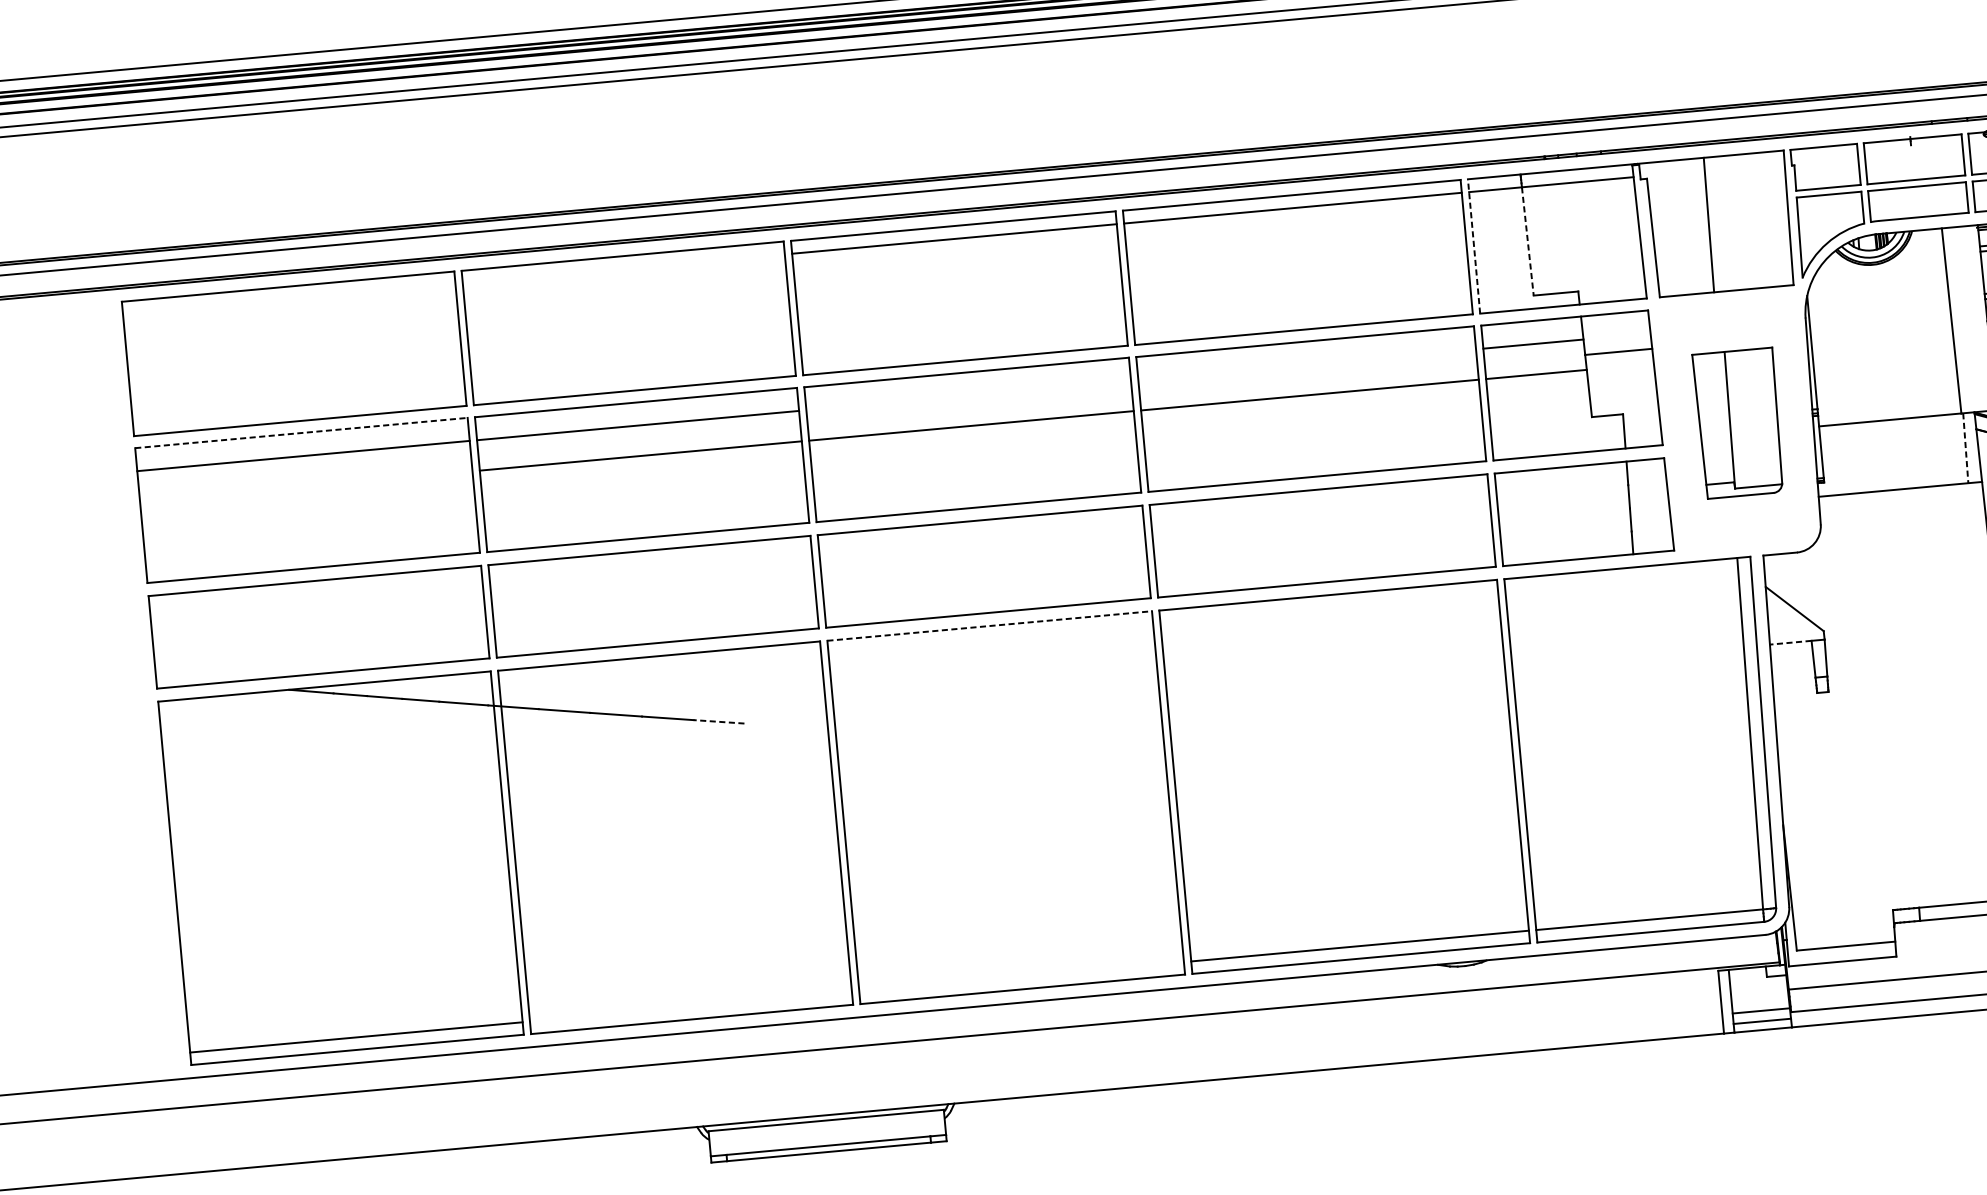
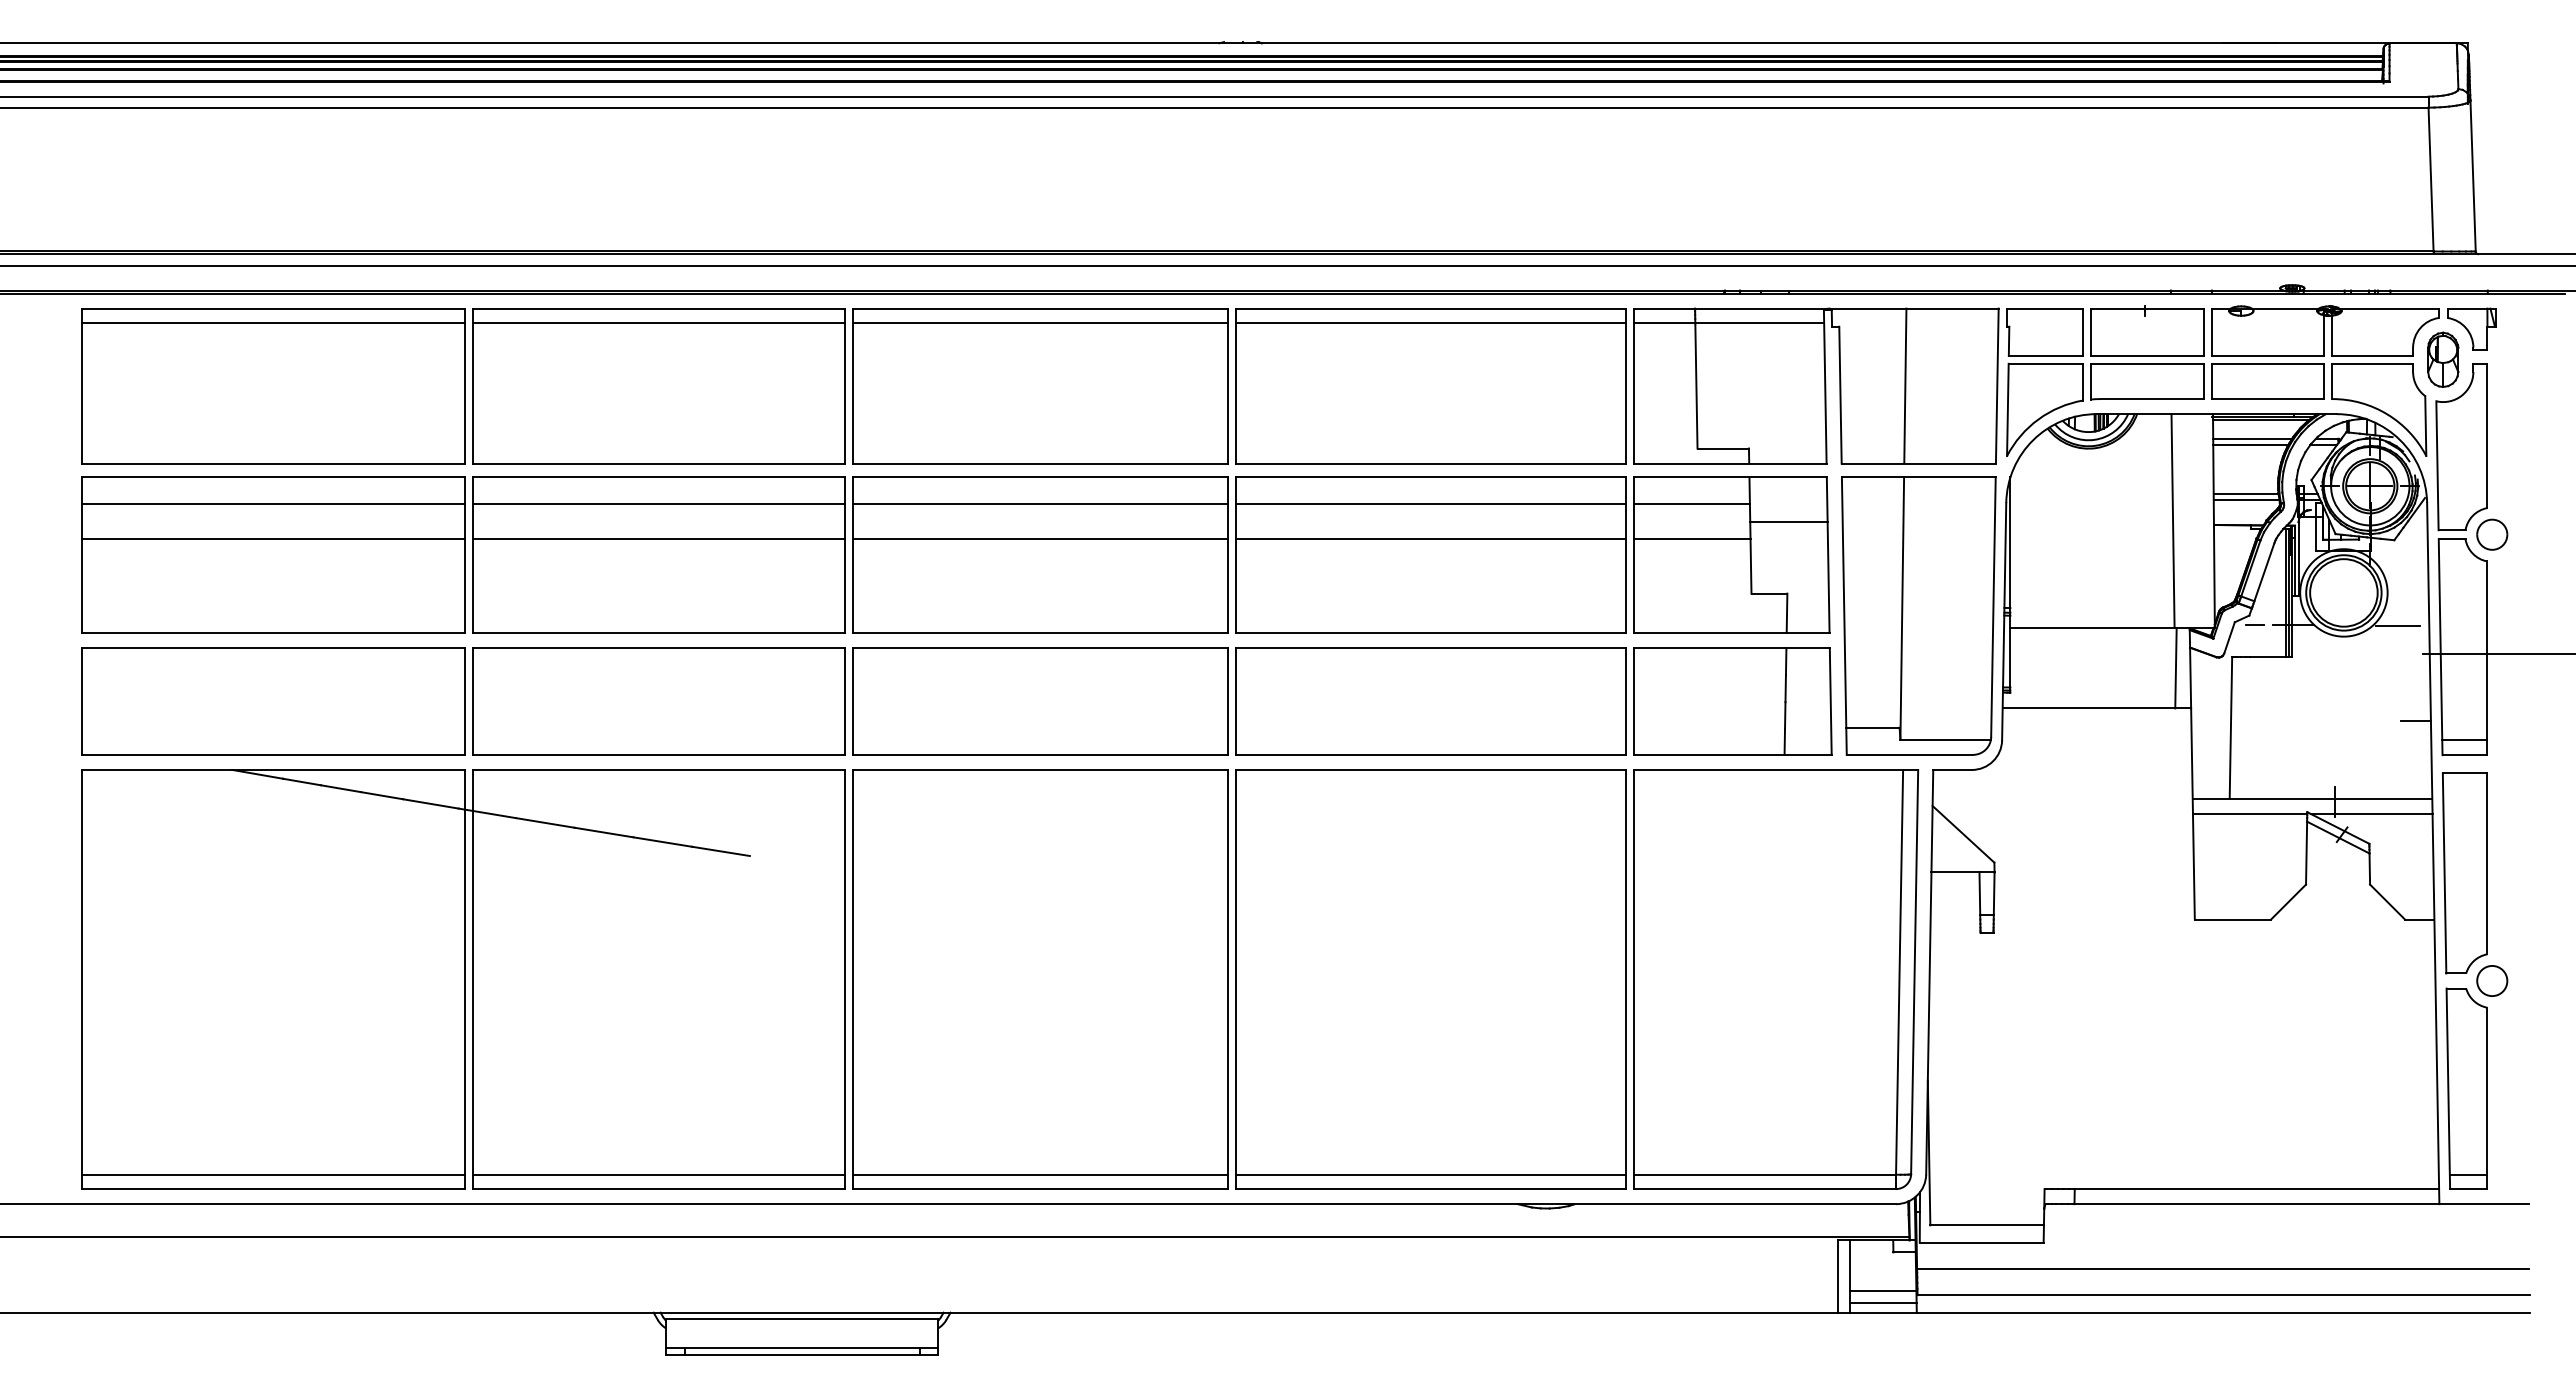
line: (1527, 241) -> (1696, 385), dashed -> solid
line: (1474, 245) -> (1634, 385), dashed -> solid
line: (623, 269) -> (658, 323), added
line: (289, 299) -> (273, 323), added
line: (1306, 365) -> (1430, 504), added
line: (968, 395) -> (1040, 504), added
part: (1738, 422) -> (1918, 615), size x1.67
line: (301, 433) -> (273, 477), dashed -> solid
line: (1965, 448) -> (2175, 668), dashed -> solid
line: (306, 486) -> (273, 539), added
line: (990, 625) -> (1041, 769), dashed -> solid
line: (1789, 642) -> (1954, 872), dashed -> solid
line: (718, 721) -> (720, 851), dashed -> solid
line: (1021, 976) -> (1040, 1174), added
line: (690, 1006) -> (658, 1174), added

